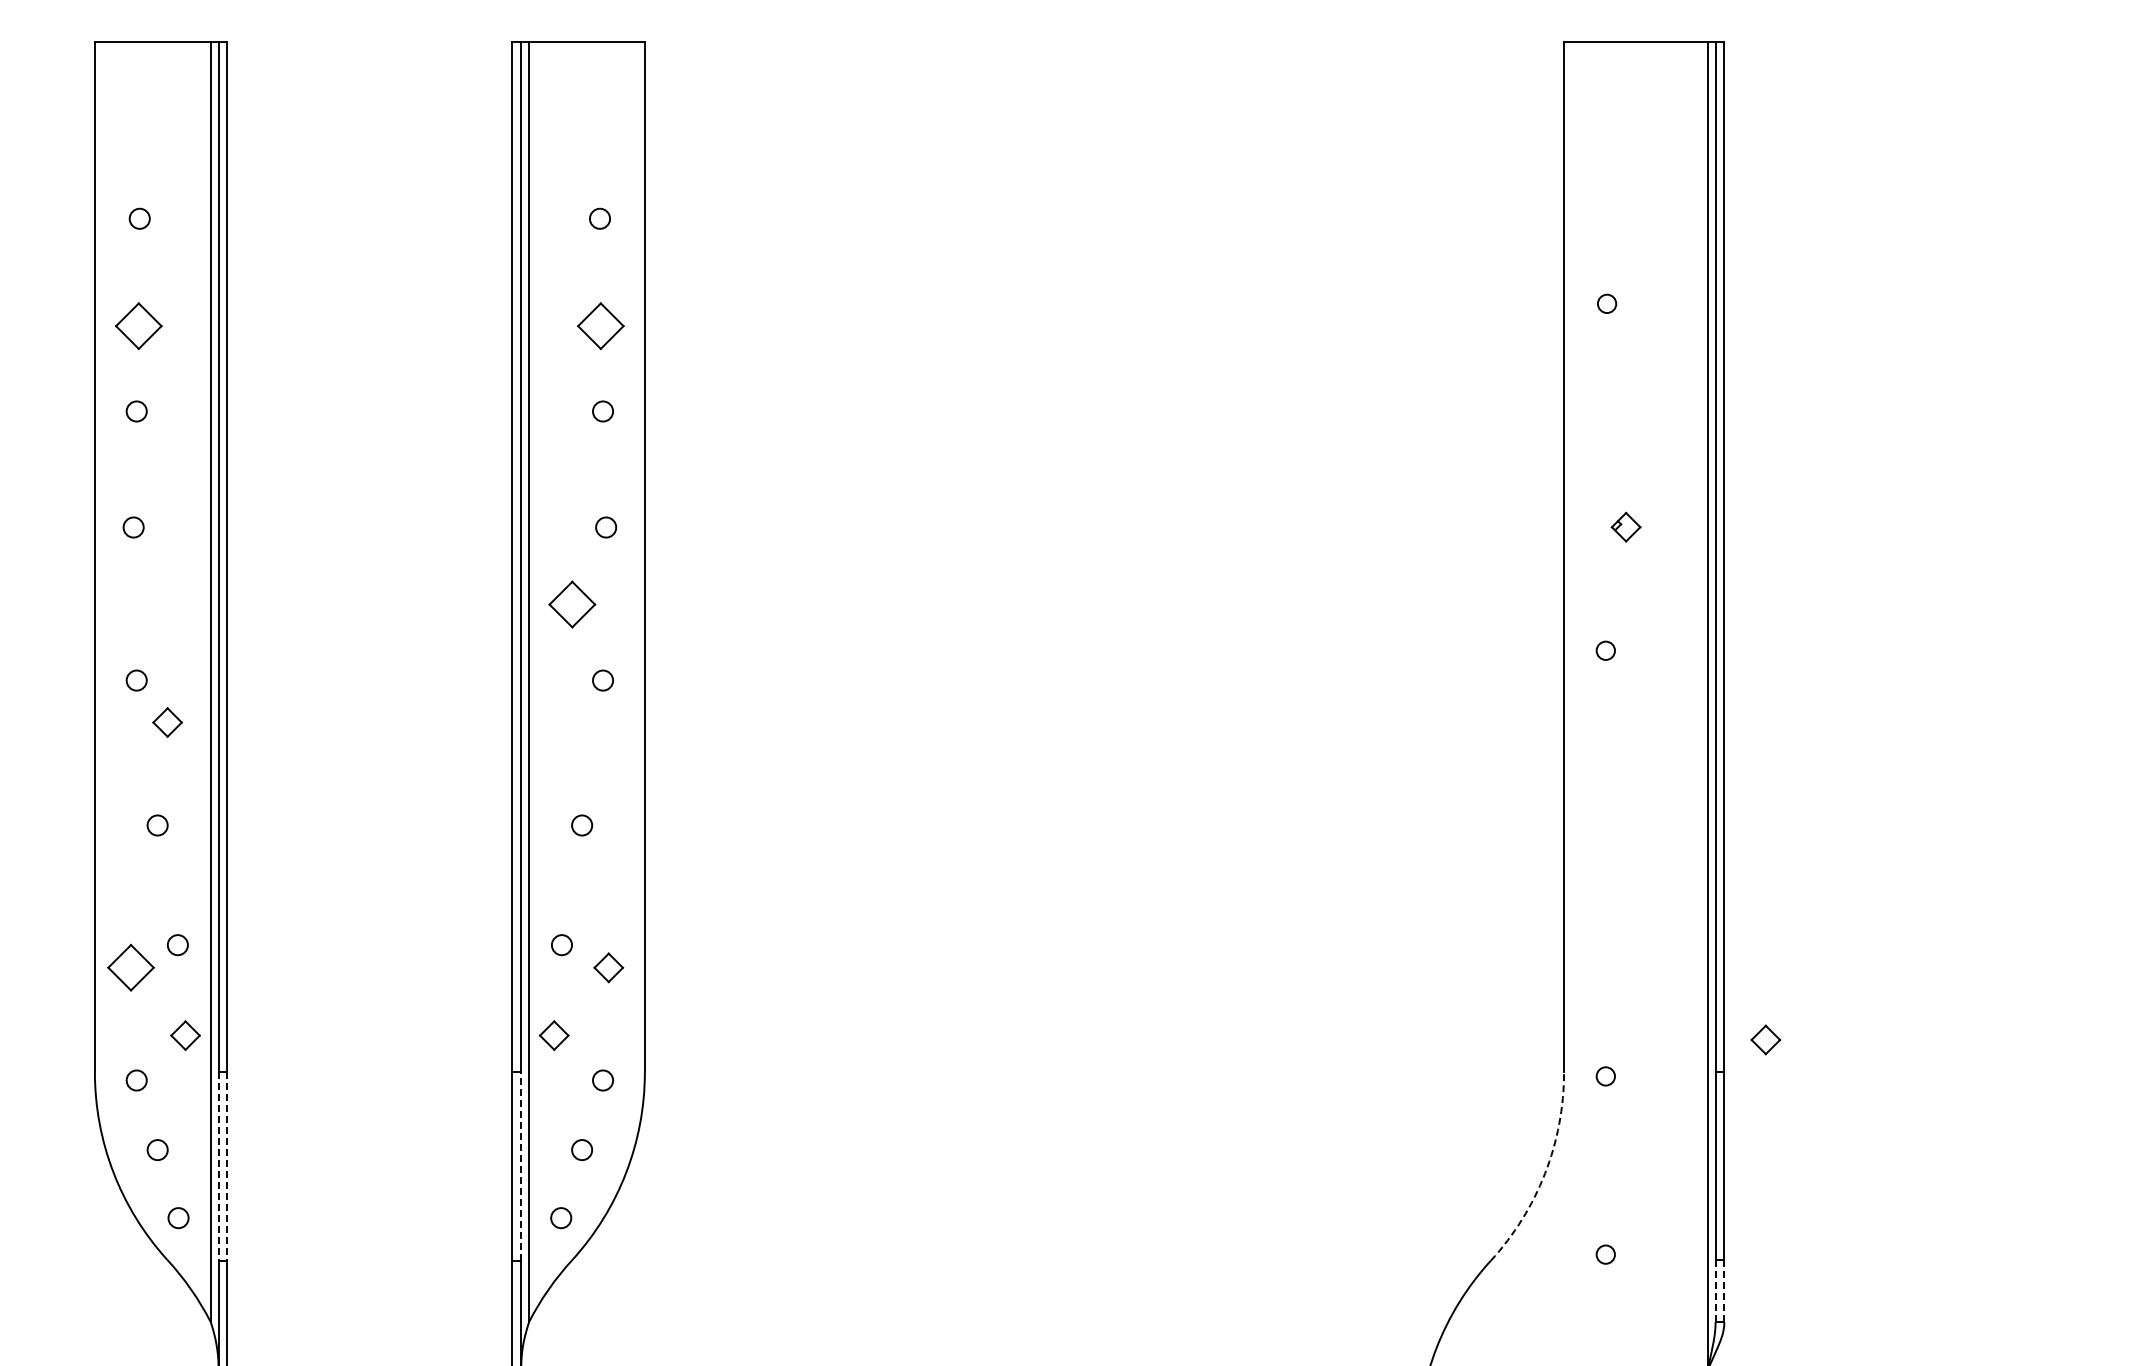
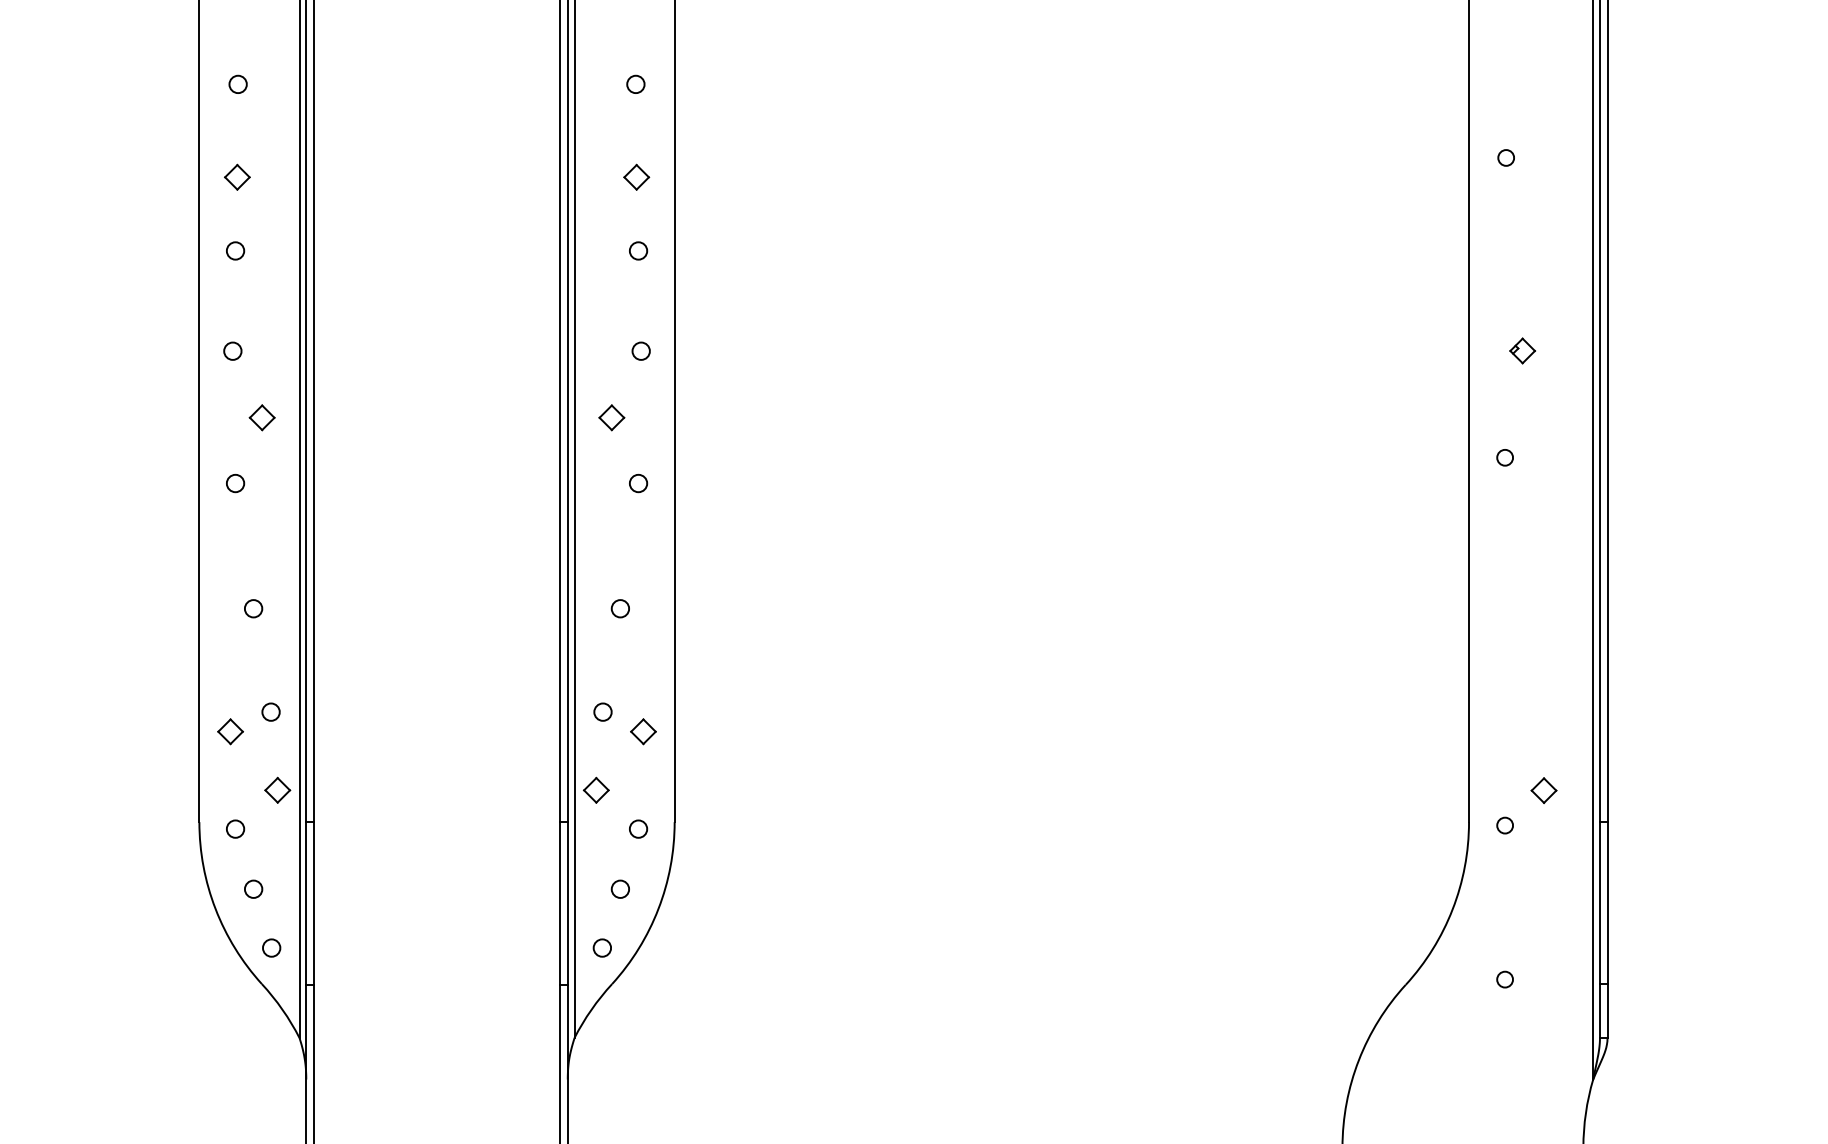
part: (138, 326) -> (237, 177), size x0.62
part: (600, 326) -> (636, 177), size x0.62
part: (571, 604) -> (611, 417), size x0.62
part: (167, 722) -> (262, 417), moved
part: (130, 967) -> (230, 731), size x0.62
part: (1765, 1039) -> (1543, 790), moved
line: (521, 1166) -> (568, 903), dashed -> solid
line: (218, 1167) -> (306, 904), dashed -> solid
line: (227, 1167) -> (313, 904), dashed -> solid
arc: (1545, 1173) -> (1452, 909), dashed -> solid
line: (1715, 1291) -> (1599, 1011), dashed -> solid
line: (1724, 1291) -> (1607, 1011), dashed -> solid

